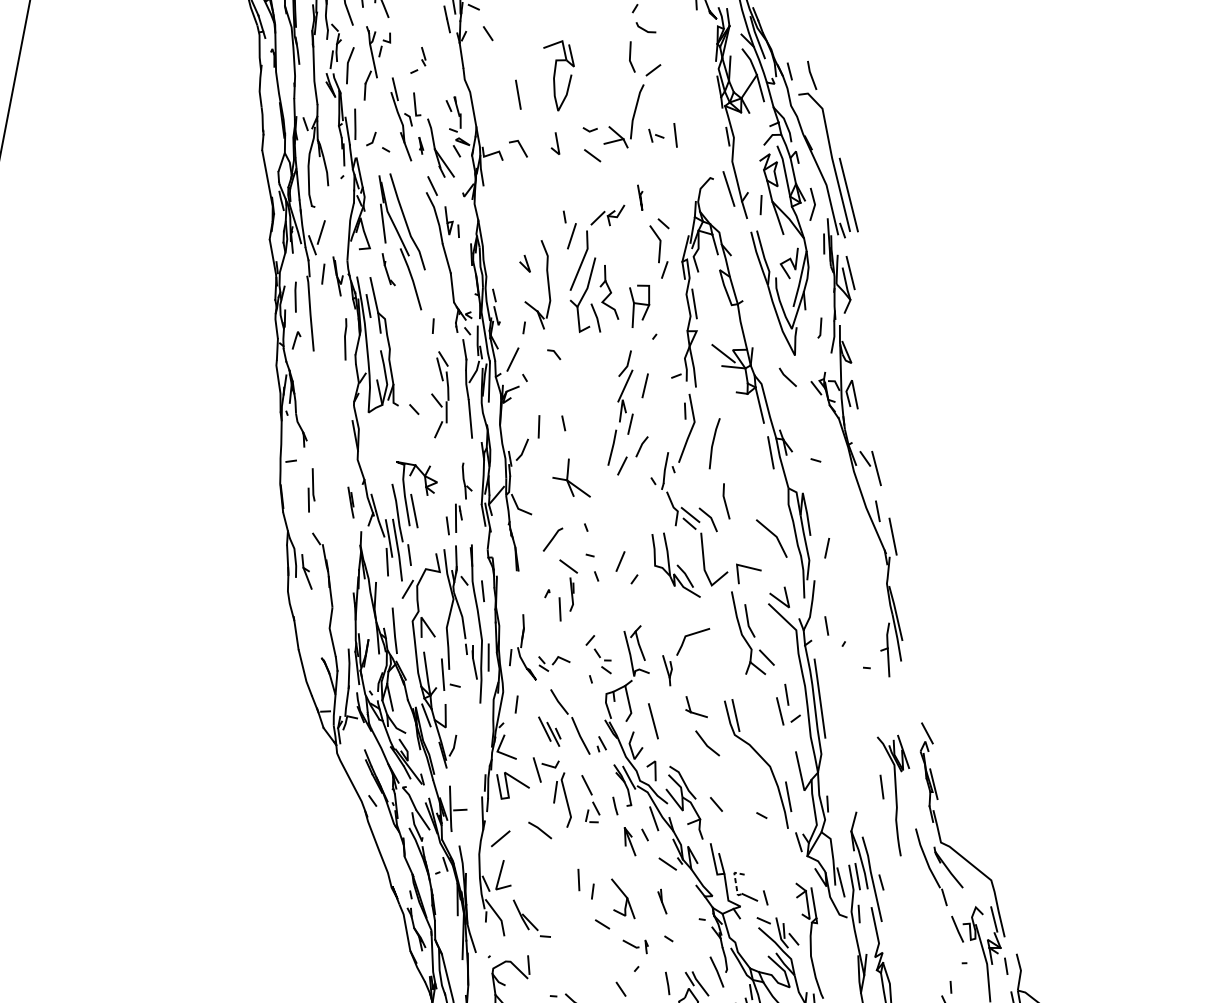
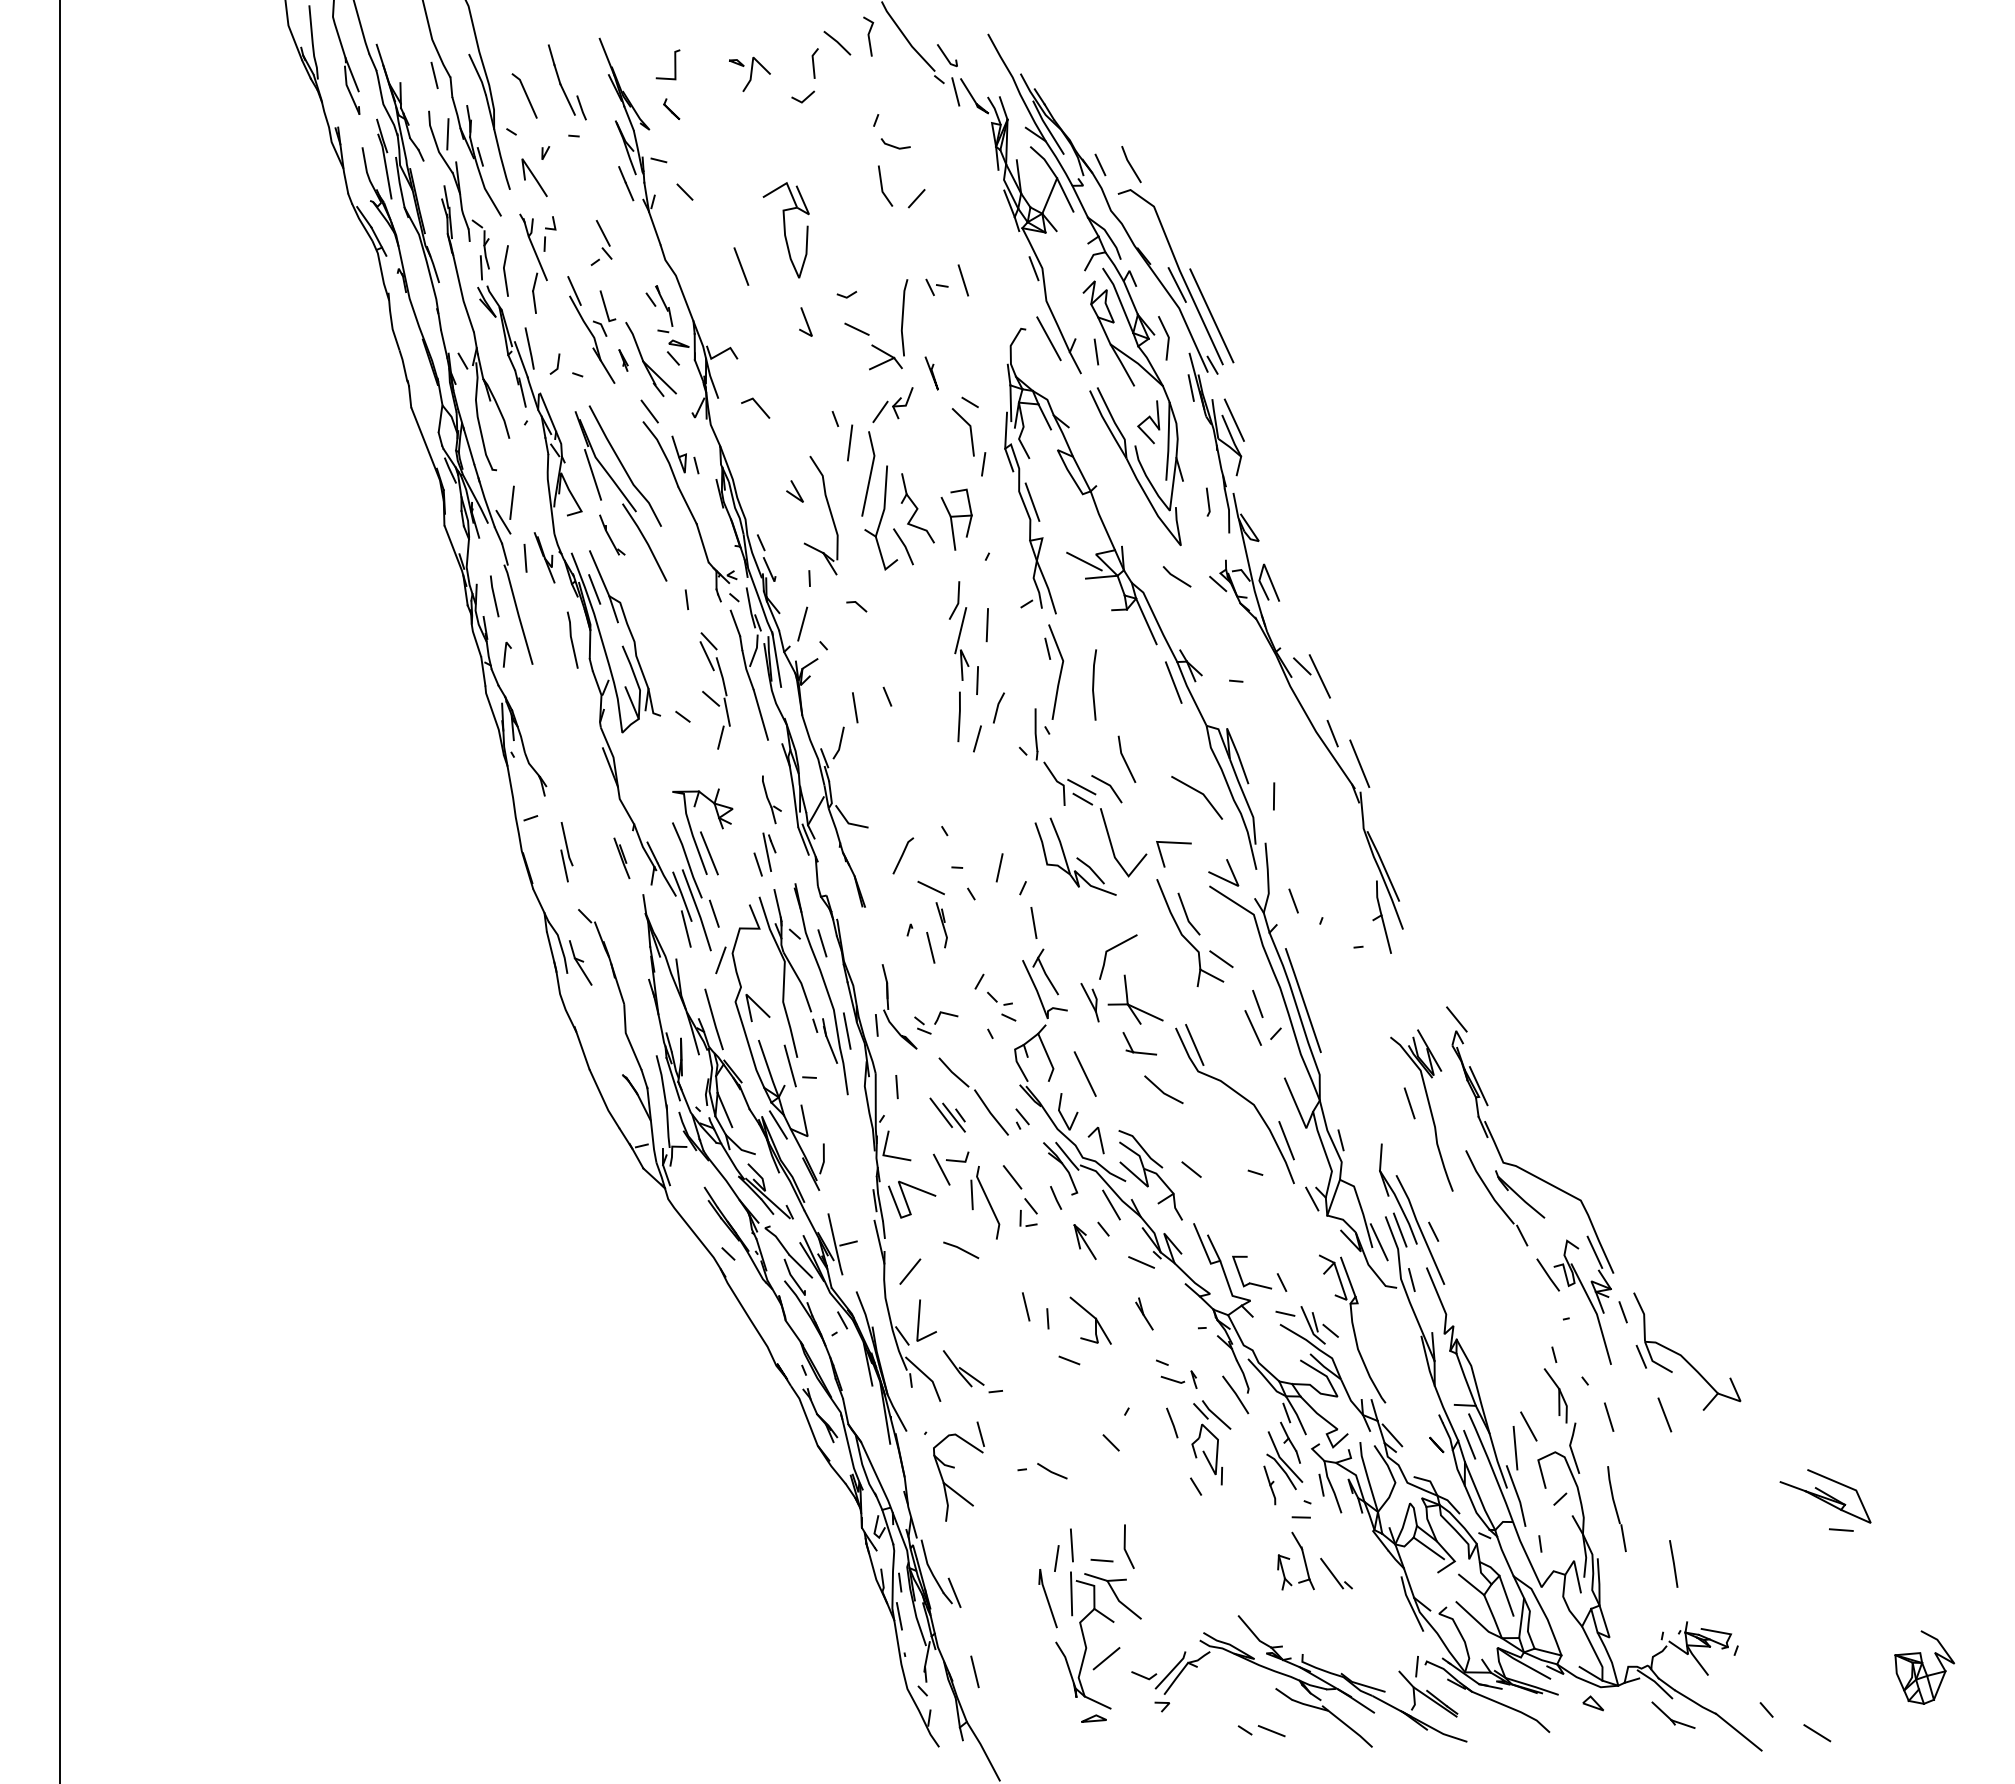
part: (423, 56) -> (603, 239), size x1.67
part: (633, 116) -> (901, 324), moved
line: (520, 146) -> (757, 405), moved
line: (827, 167) -> (1176, 284), added
part: (570, 481) -> (1132, 1005), moved
line: (637, 605) -> (1033, 922), added
line: (735, 880) -> (1237, 1267), dashed -> solid
part: (635, 944) -> (1178, 1379), moved

